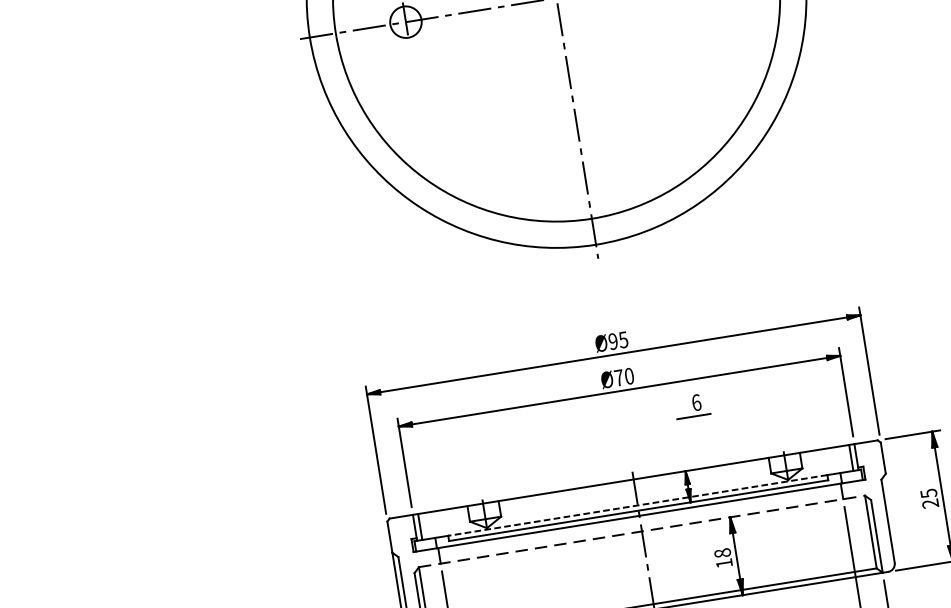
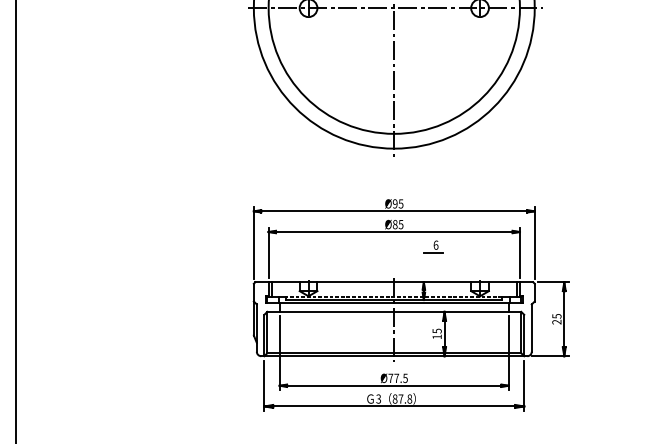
text: (623, 377) -> (397, 224), Ø70 -> Ø85
line: (642, 530) -> (394, 311), dashed -> solid
text: (721, 552) -> (436, 330), 18 -> 15

